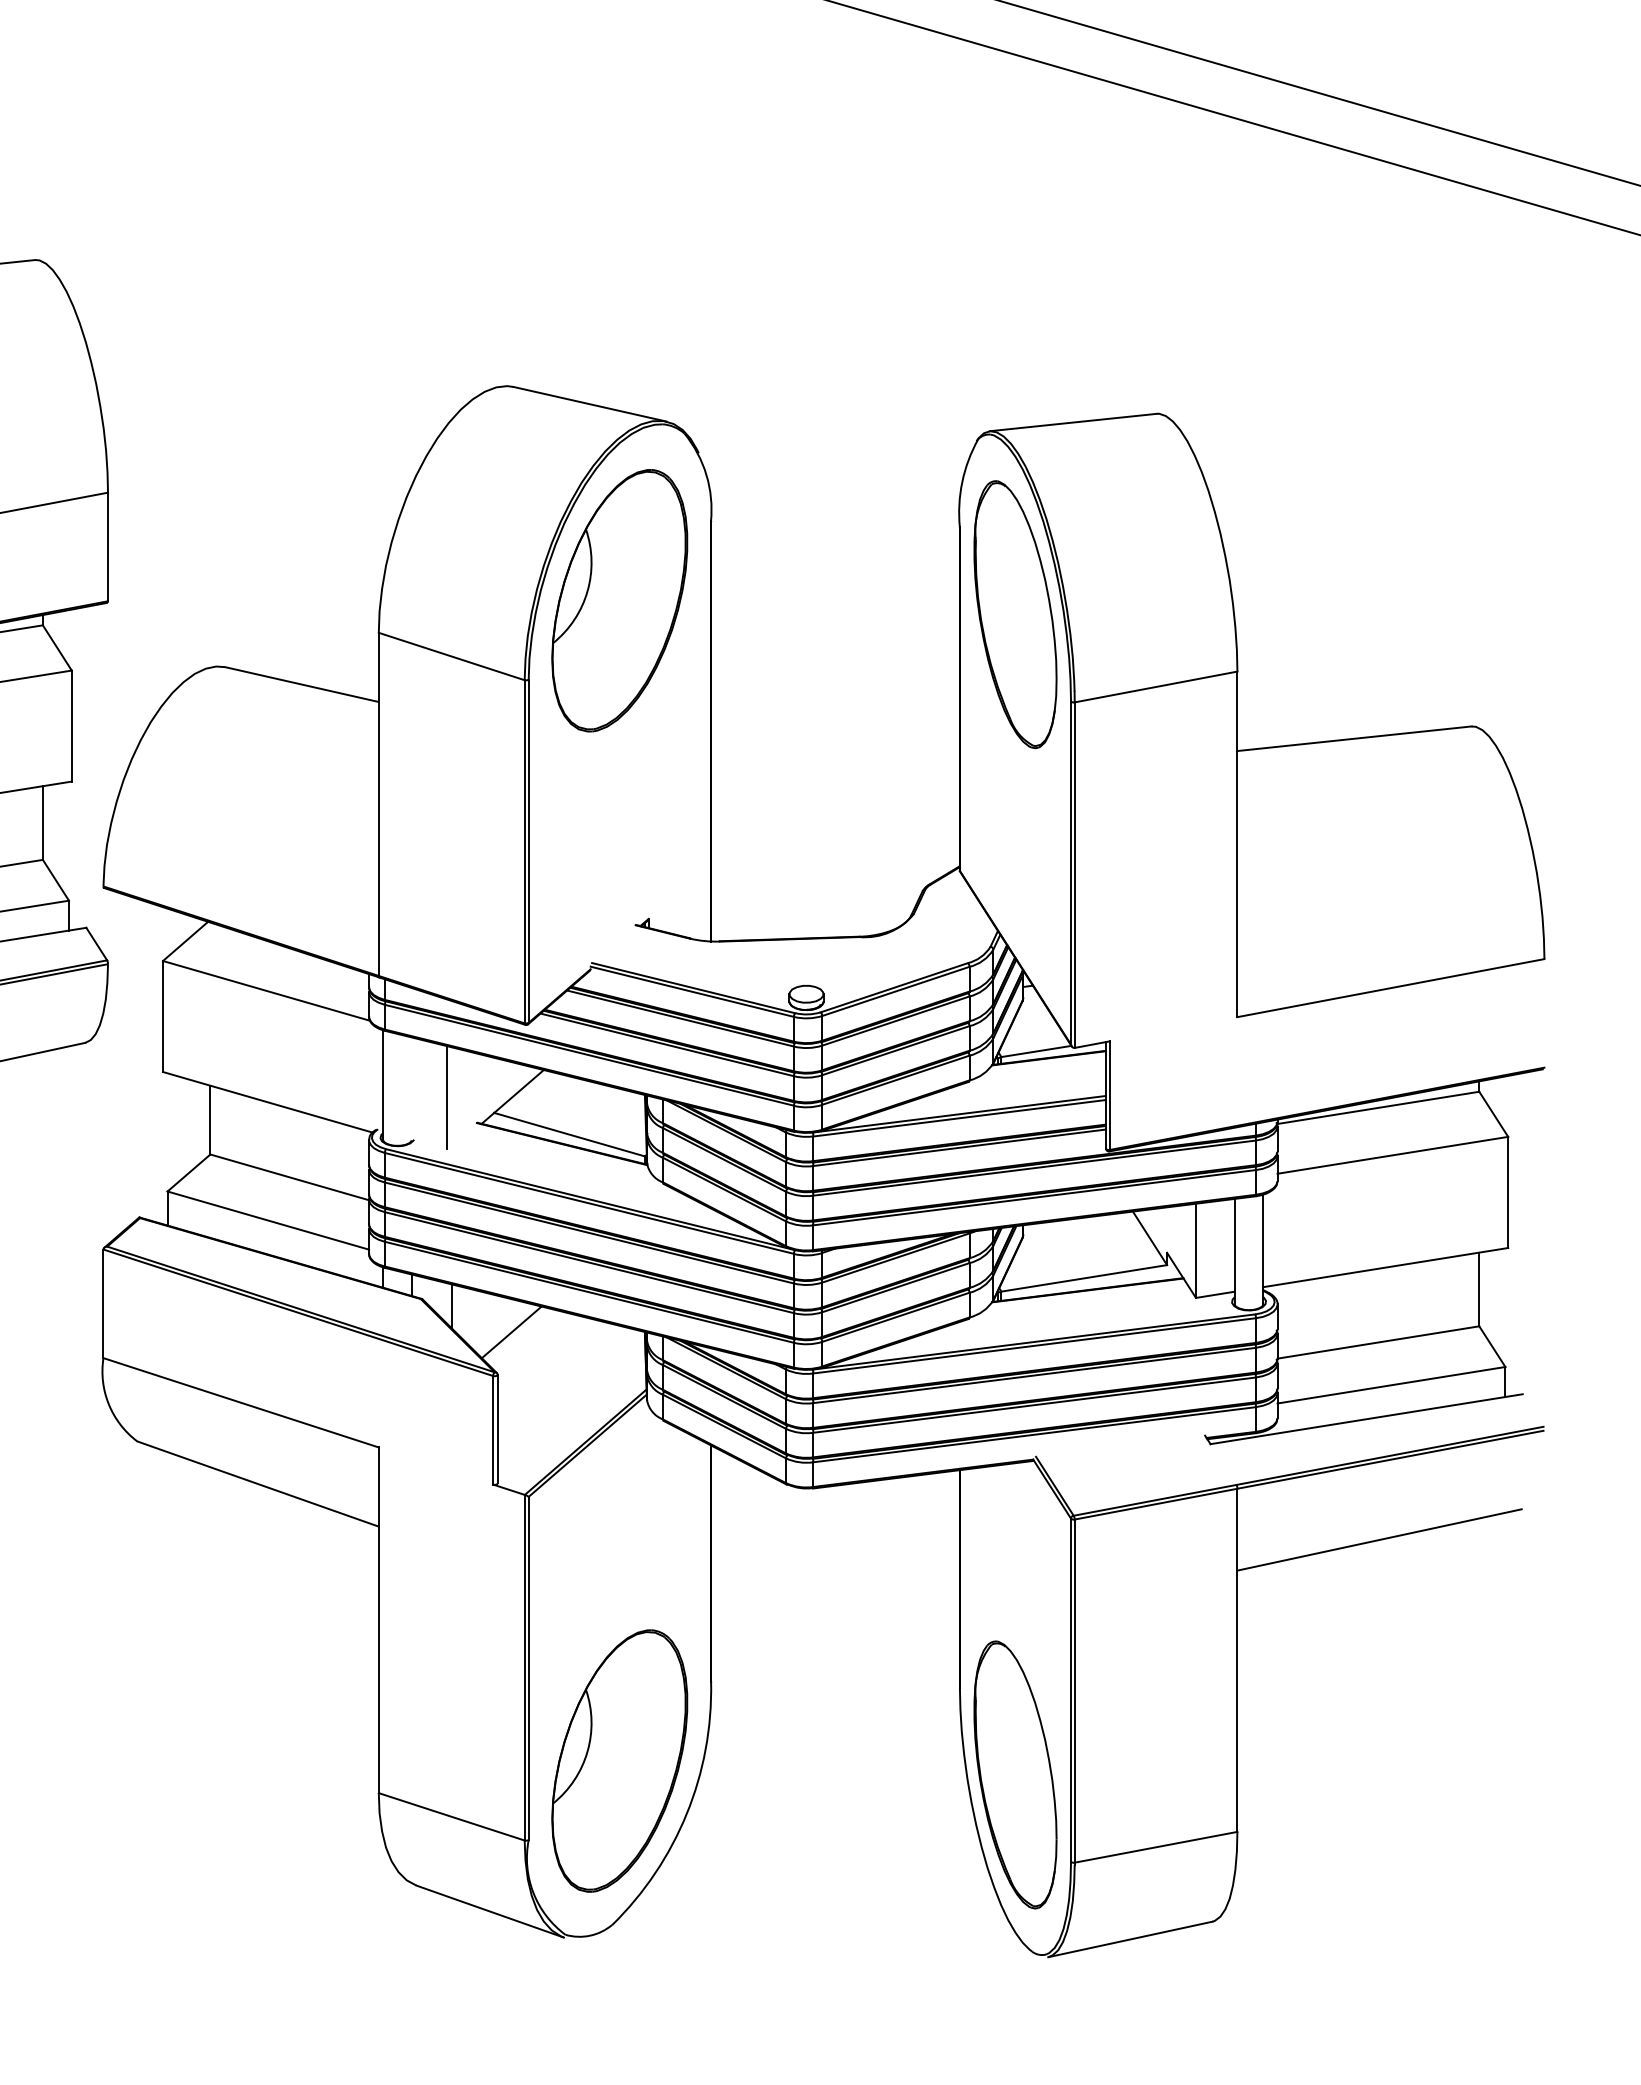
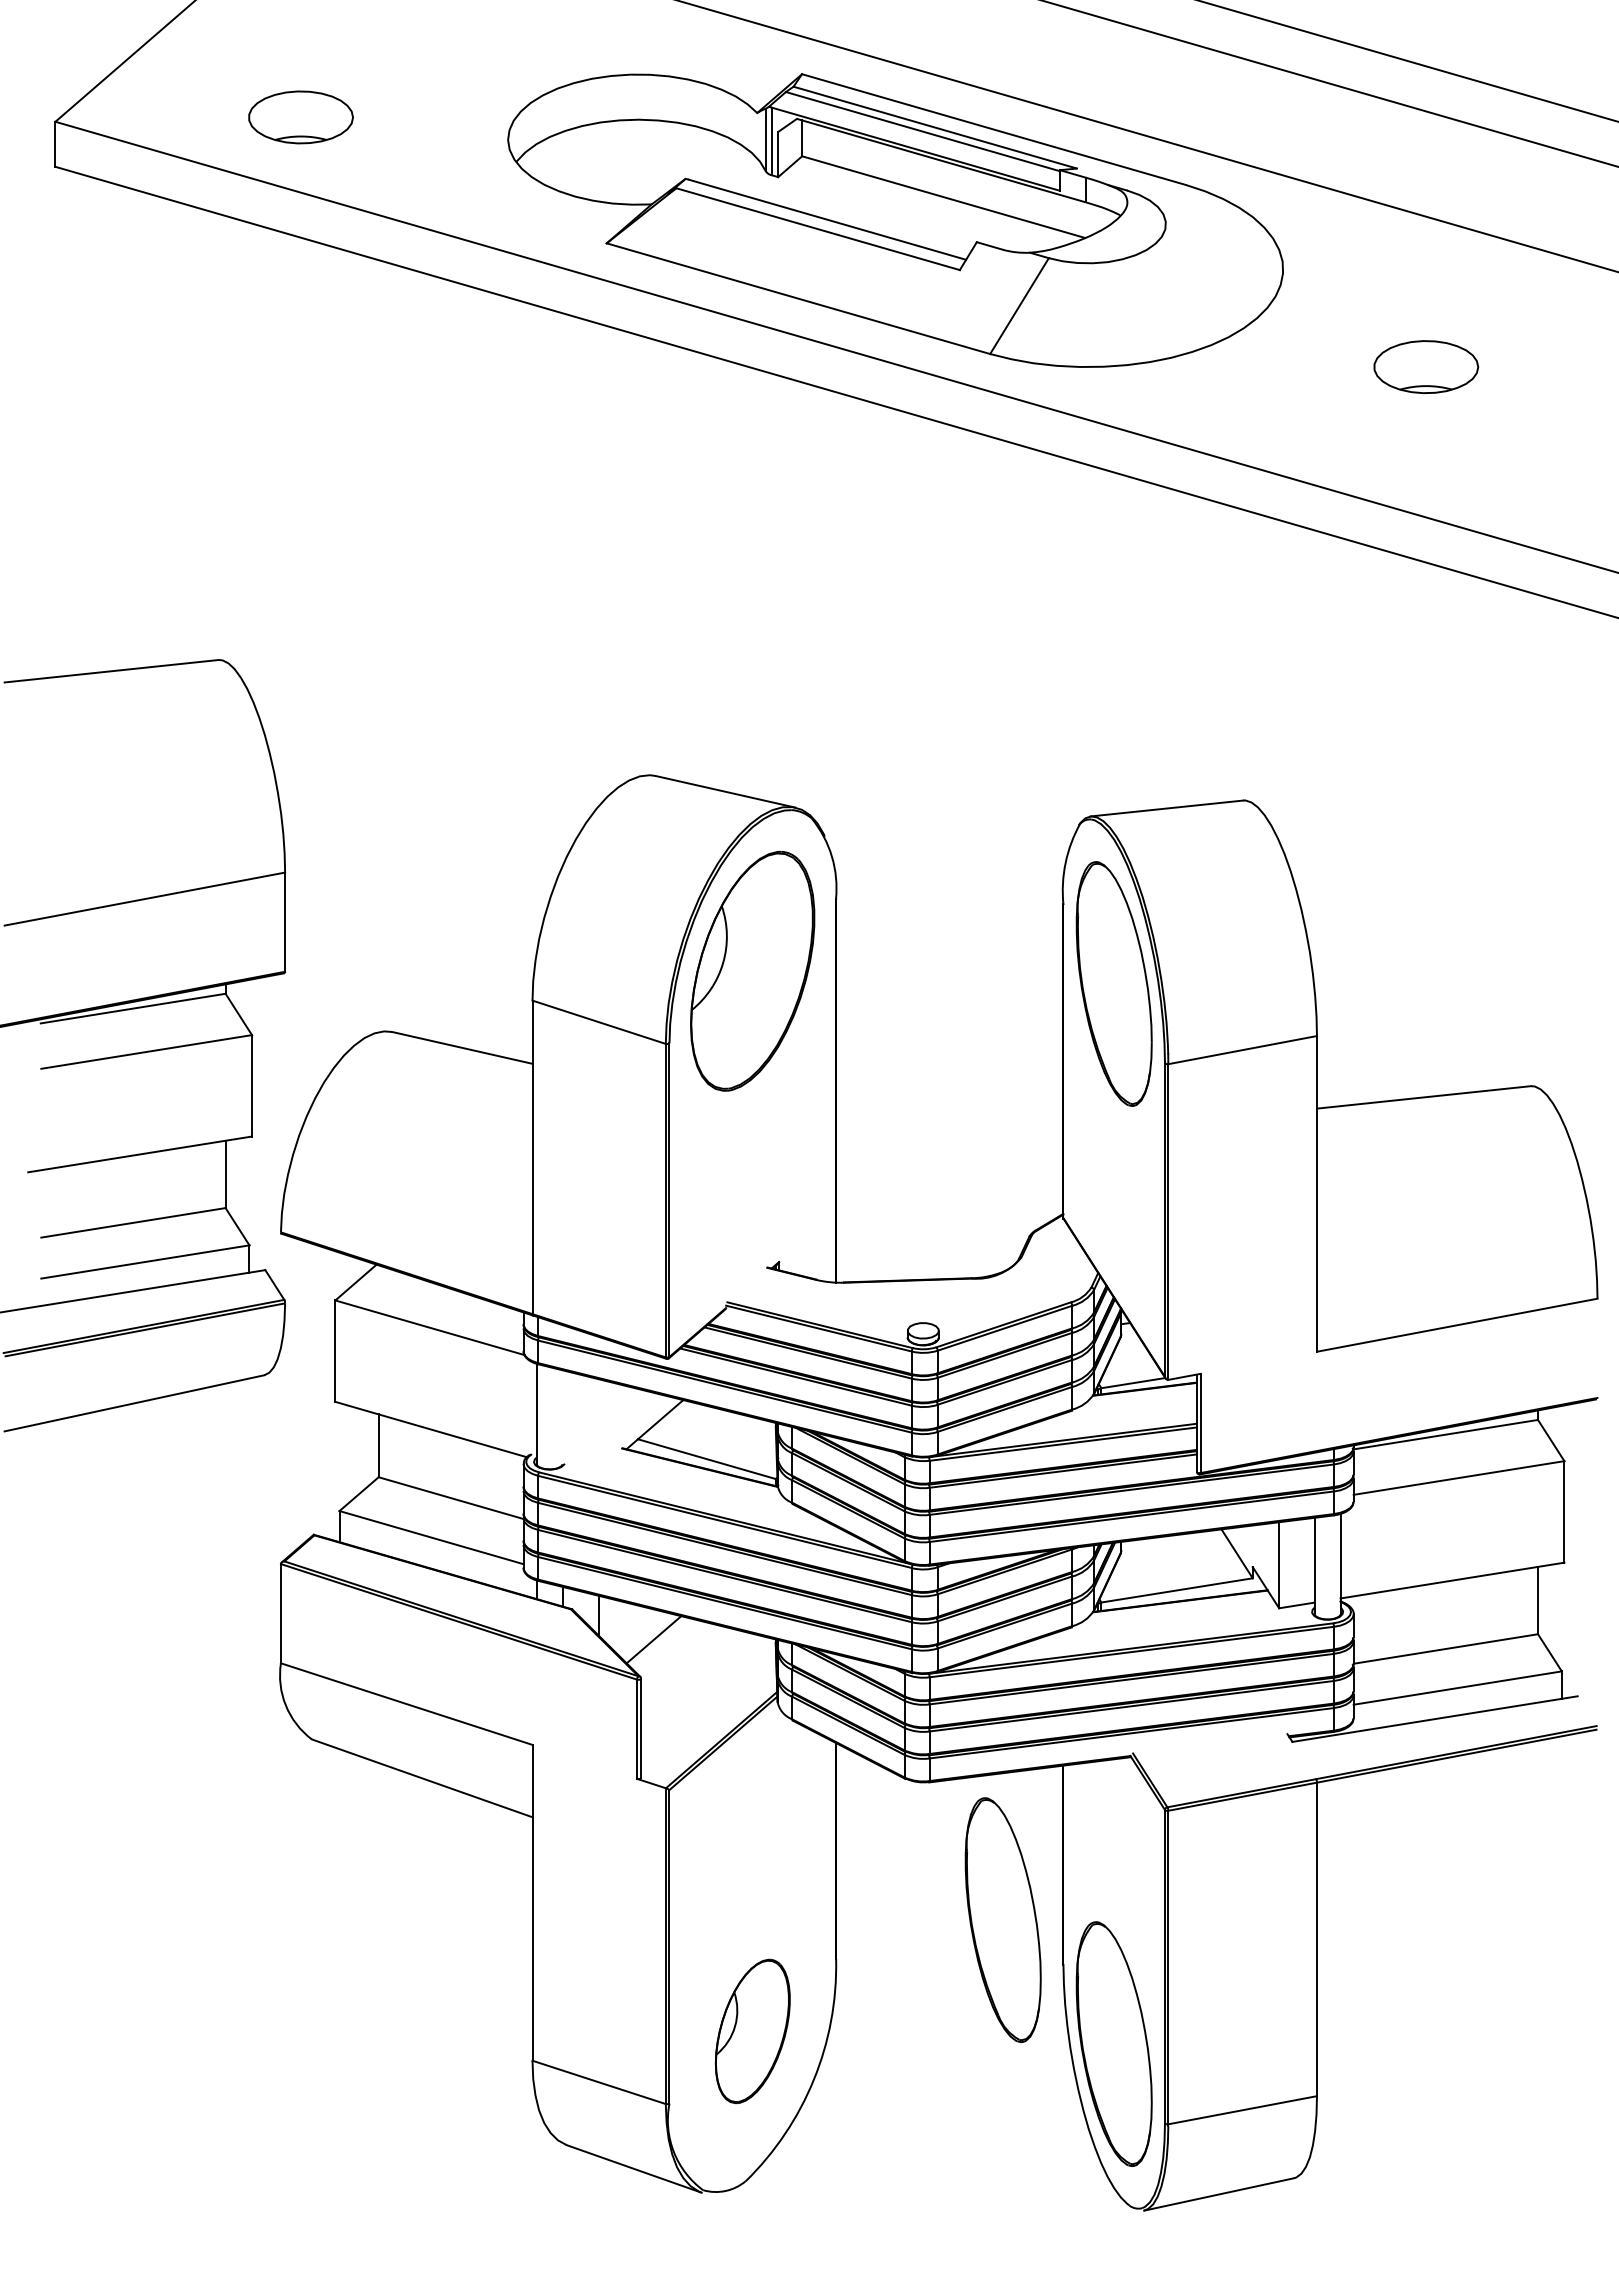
line: (446, 1097) -> (594, 1425), removed
line: (1379, 1540) -> (1446, 1829), removed
part: (893, 1639) -> (1002, 1920), added
part: (619, 1761) -> (752, 2031), size x0.6

